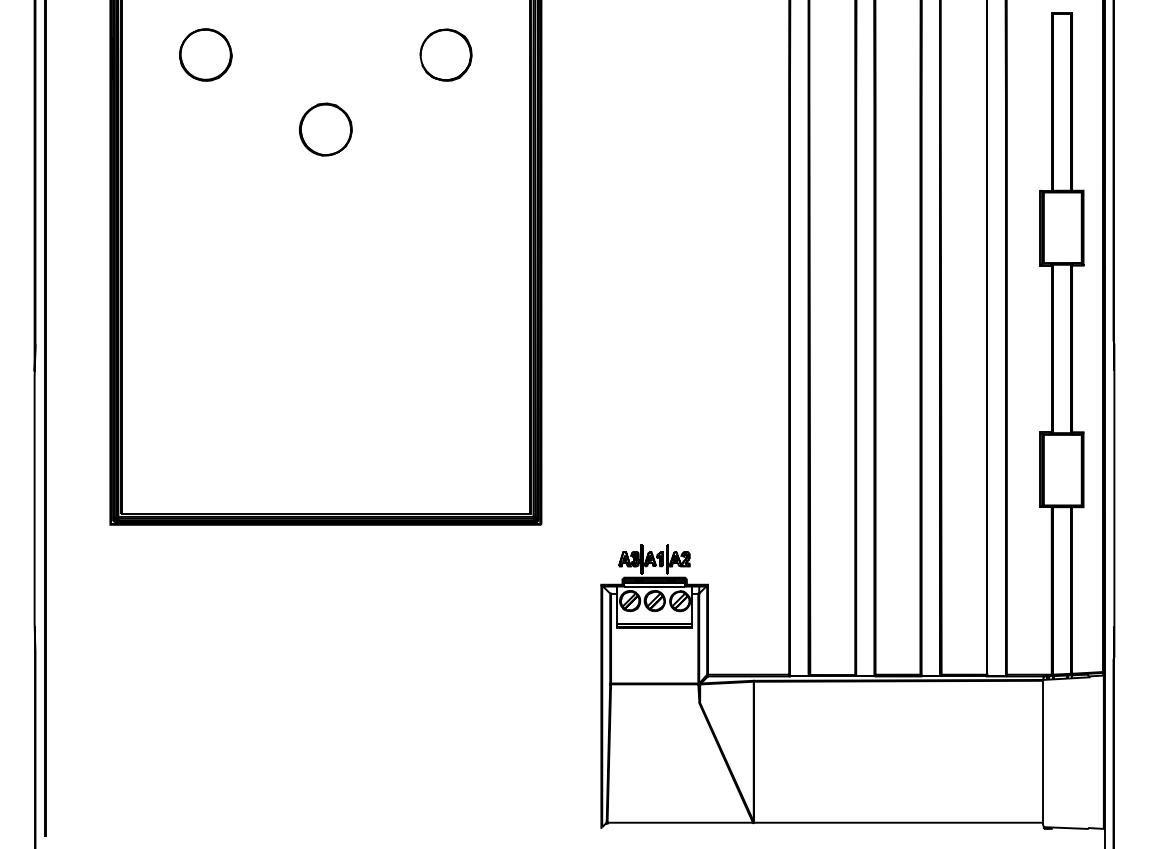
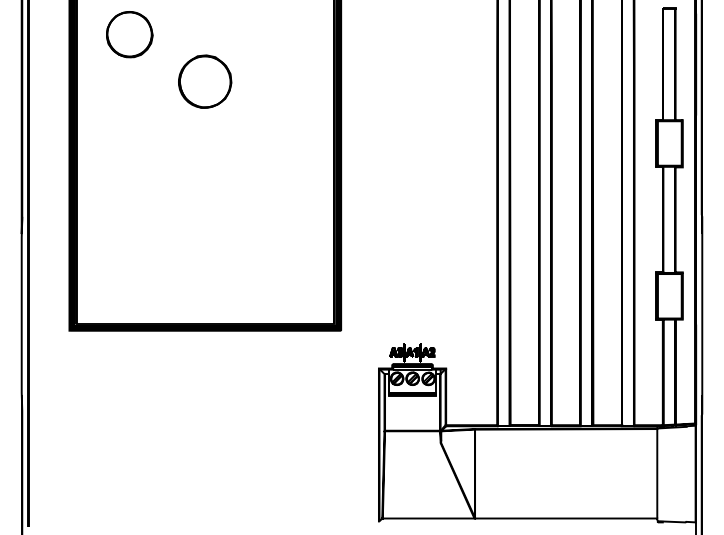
circle: (205, 54) -> (129, 34), size x1.4
part: (446, 54) -> (281, 34), removed
circle: (326, 129) -> (205, 81), size x1.6

